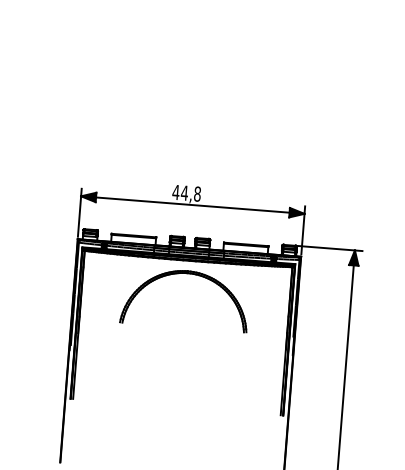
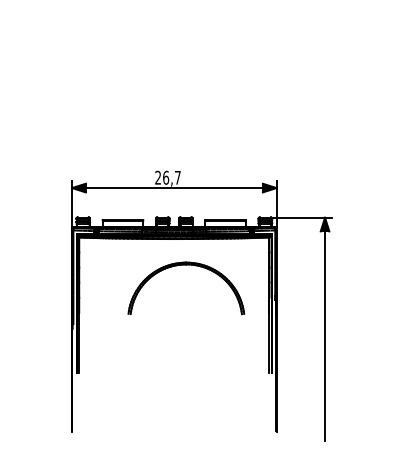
text: (186, 192) -> (167, 177), 44,8 -> 26,7
part: (187, 274) -> (186, 265), moved

